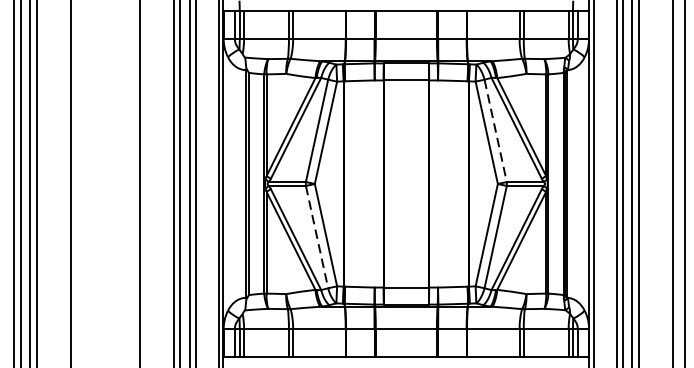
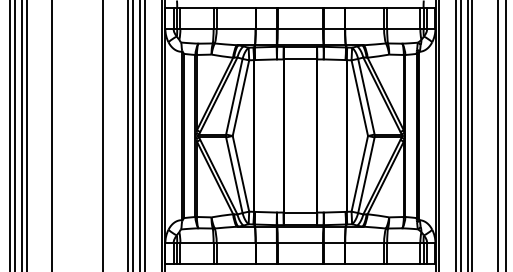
line: (495, 130) -> (366, 96), dashed -> solid
line: (317, 237) -> (234, 175), dashed -> solid

